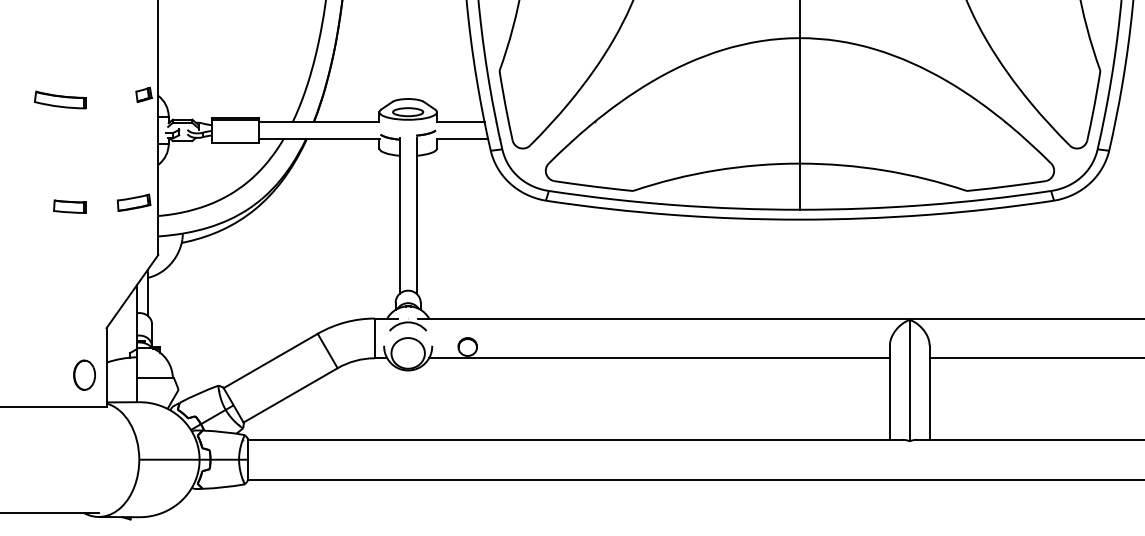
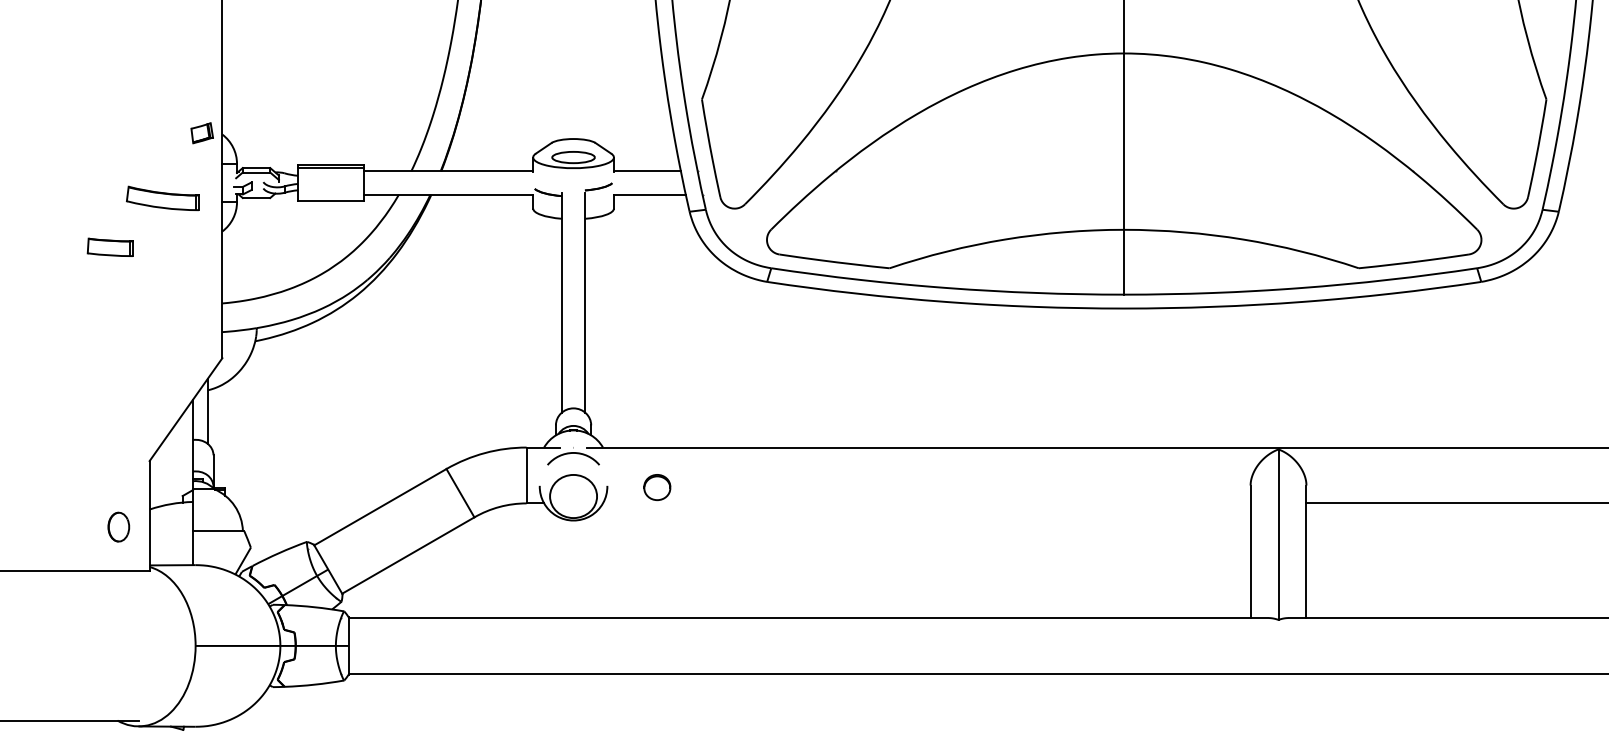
part: (60, 100) -> (162, 198), moved
part: (134, 202) -> (188, 284), removed
part: (69, 206) -> (109, 246), moved
line: (659, 358) -> (926, 503), removed
part: (84, 374) -> (118, 526), size x0.7

